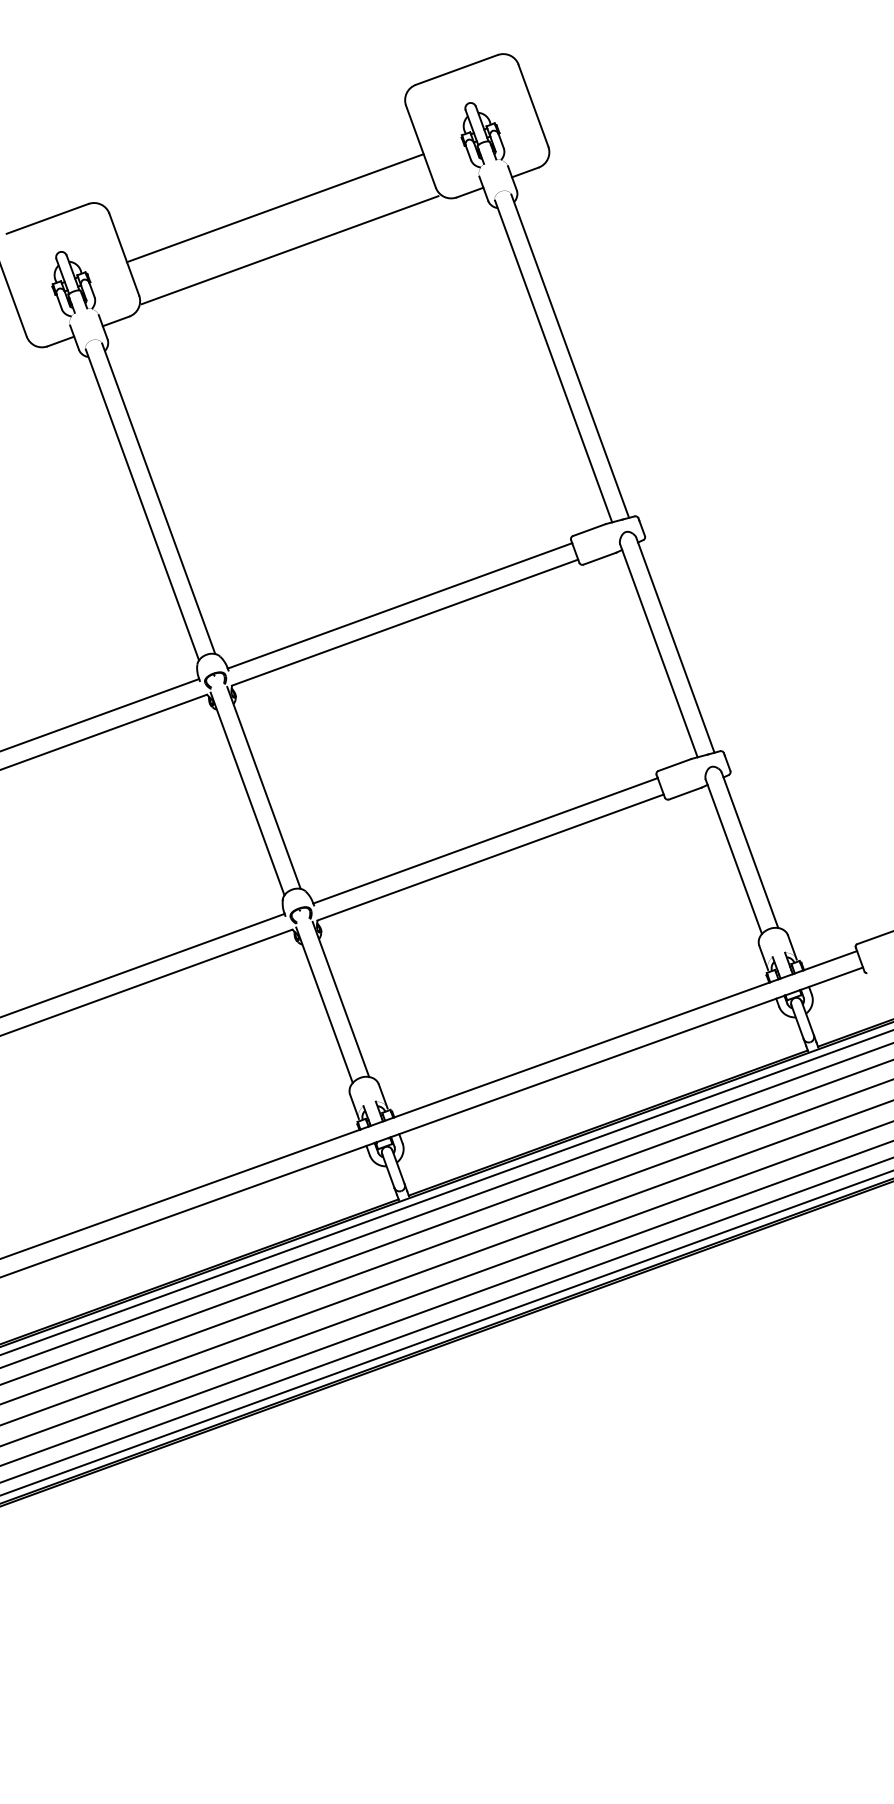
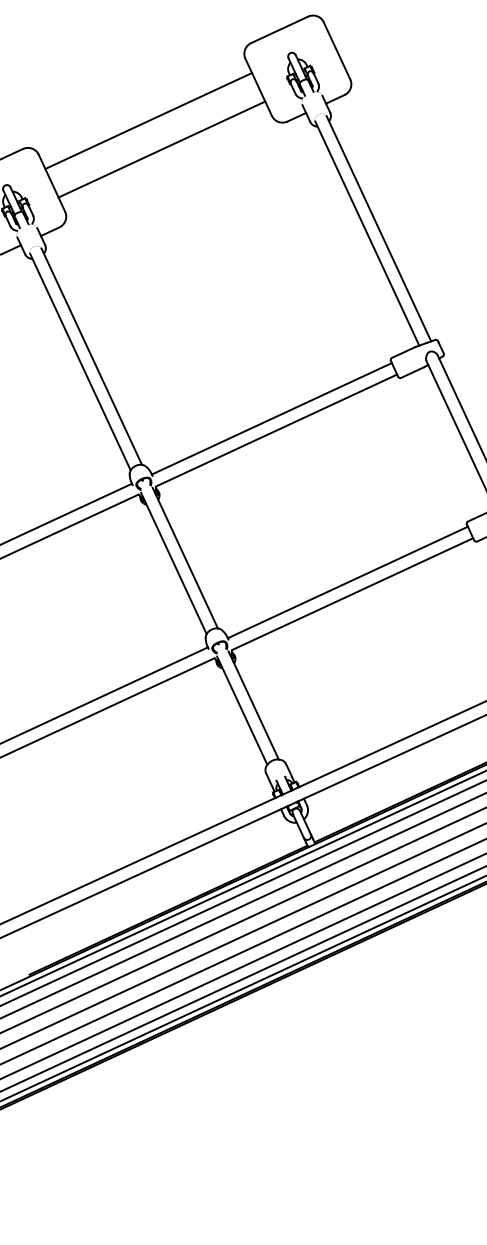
line: (274, 208) -> (148, 121), moved
line: (289, 250) -> (161, 149), moved

